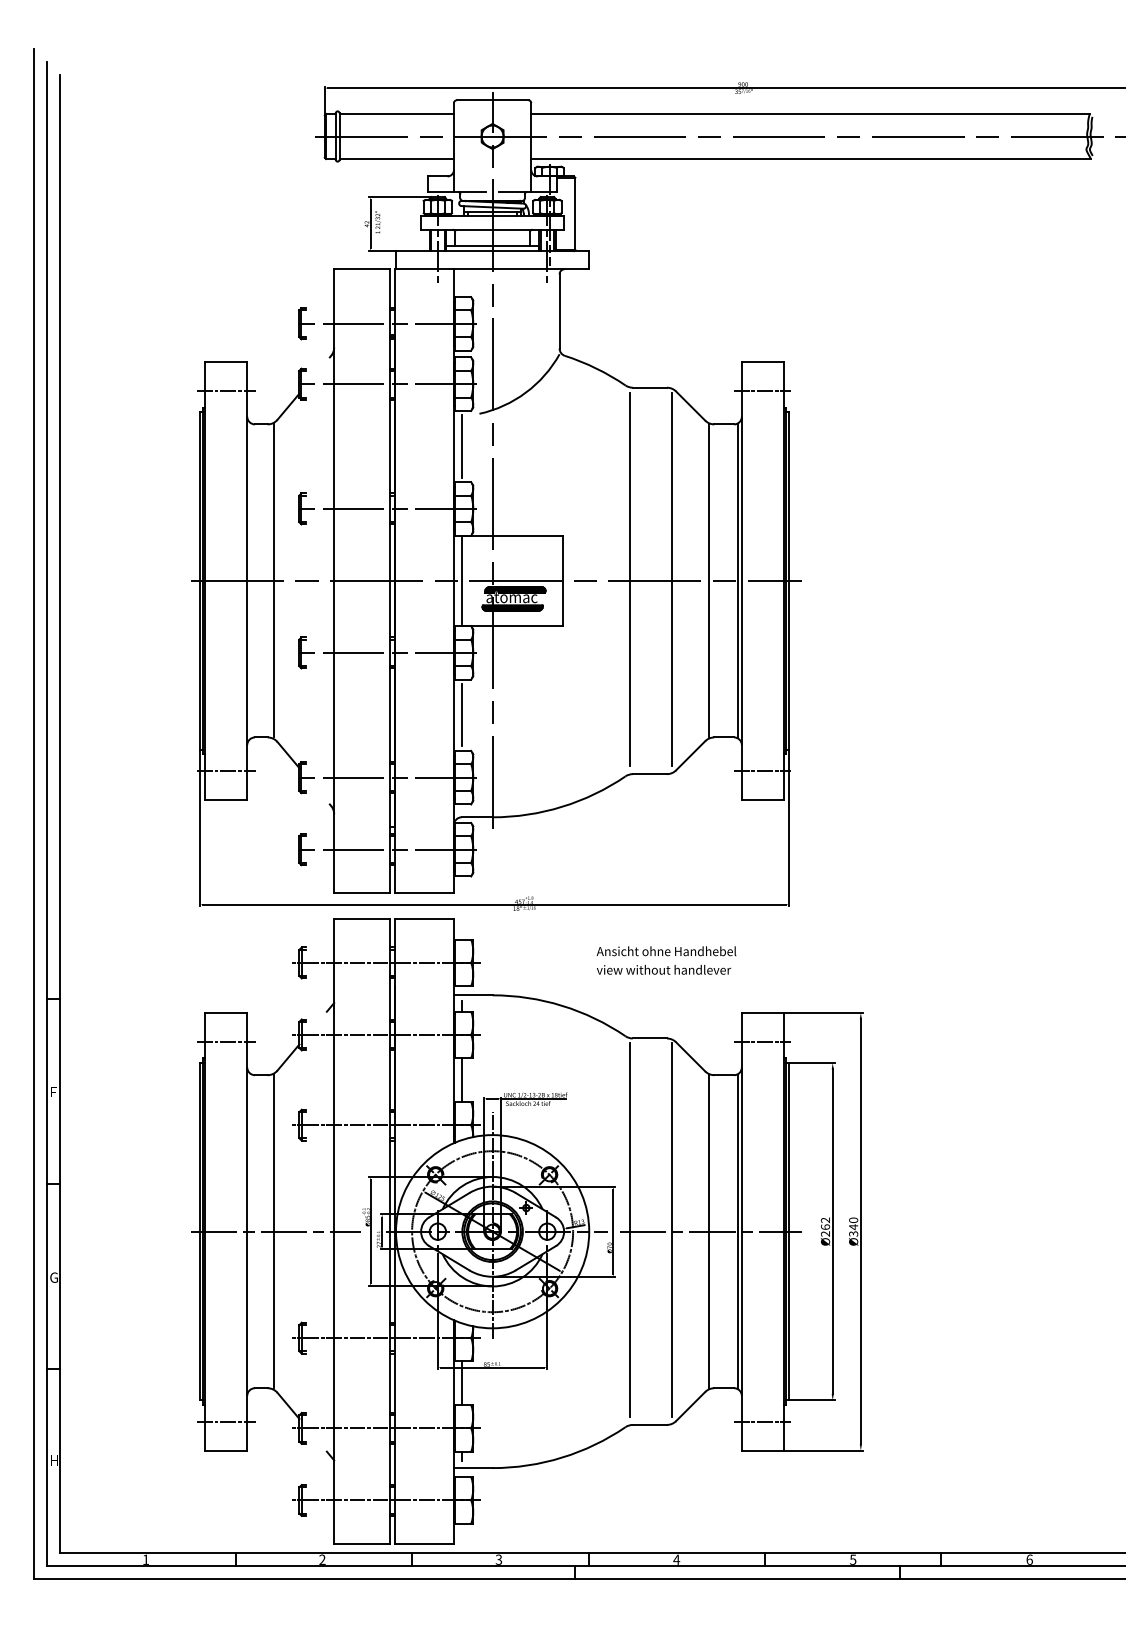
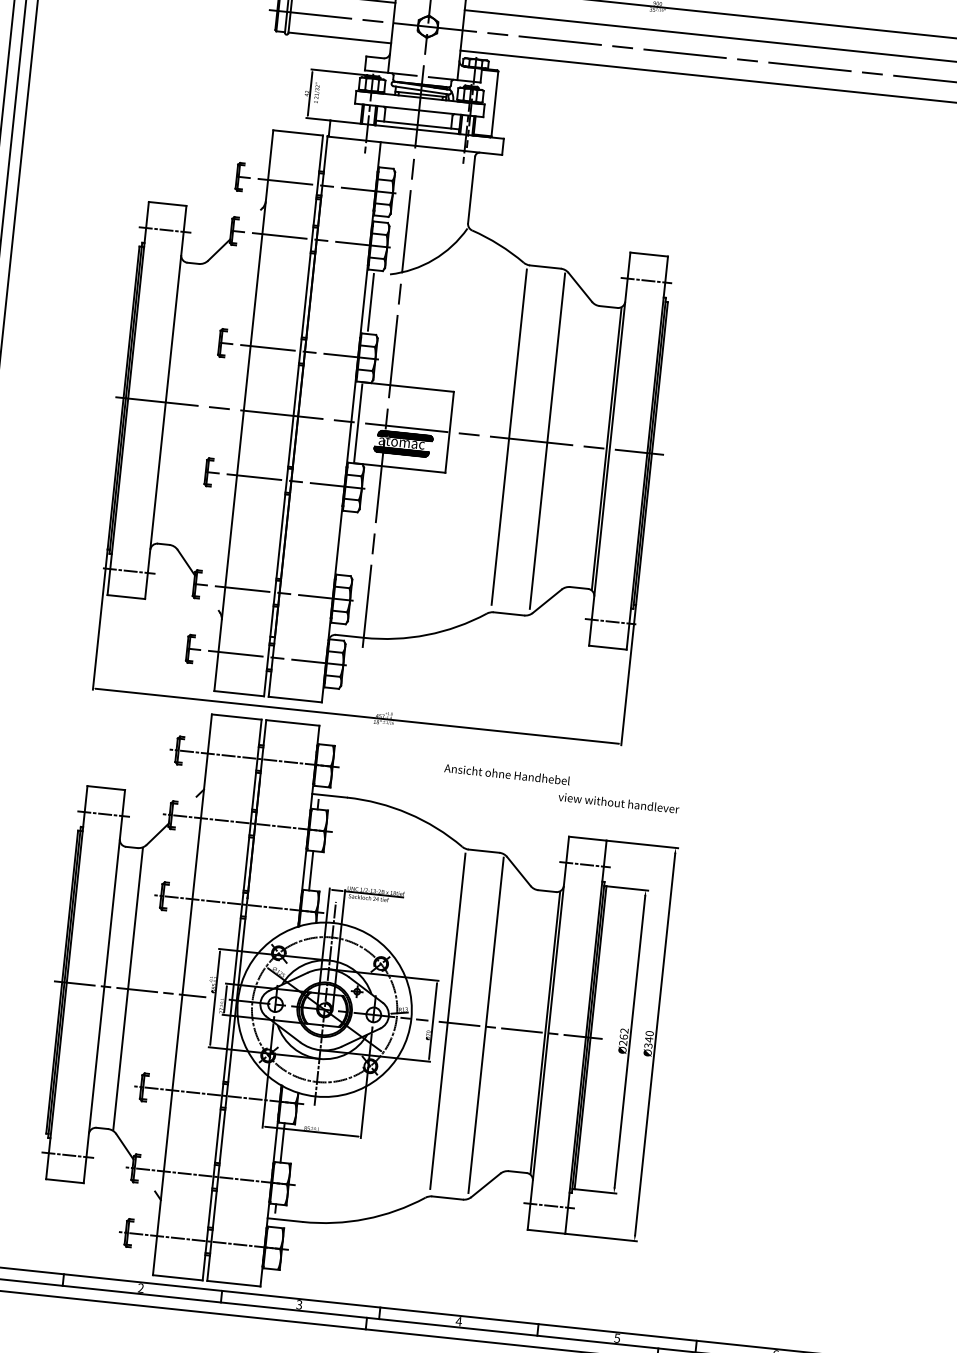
line: (273, 580) -> (189, 404), removed
line: (709, 580) -> (580, 445), removed
line: (461, 714) -> (345, 542), removed
text: (664, 969) -> (619, 802), moved
line: (709, 1231) -> (519, 1030), removed

